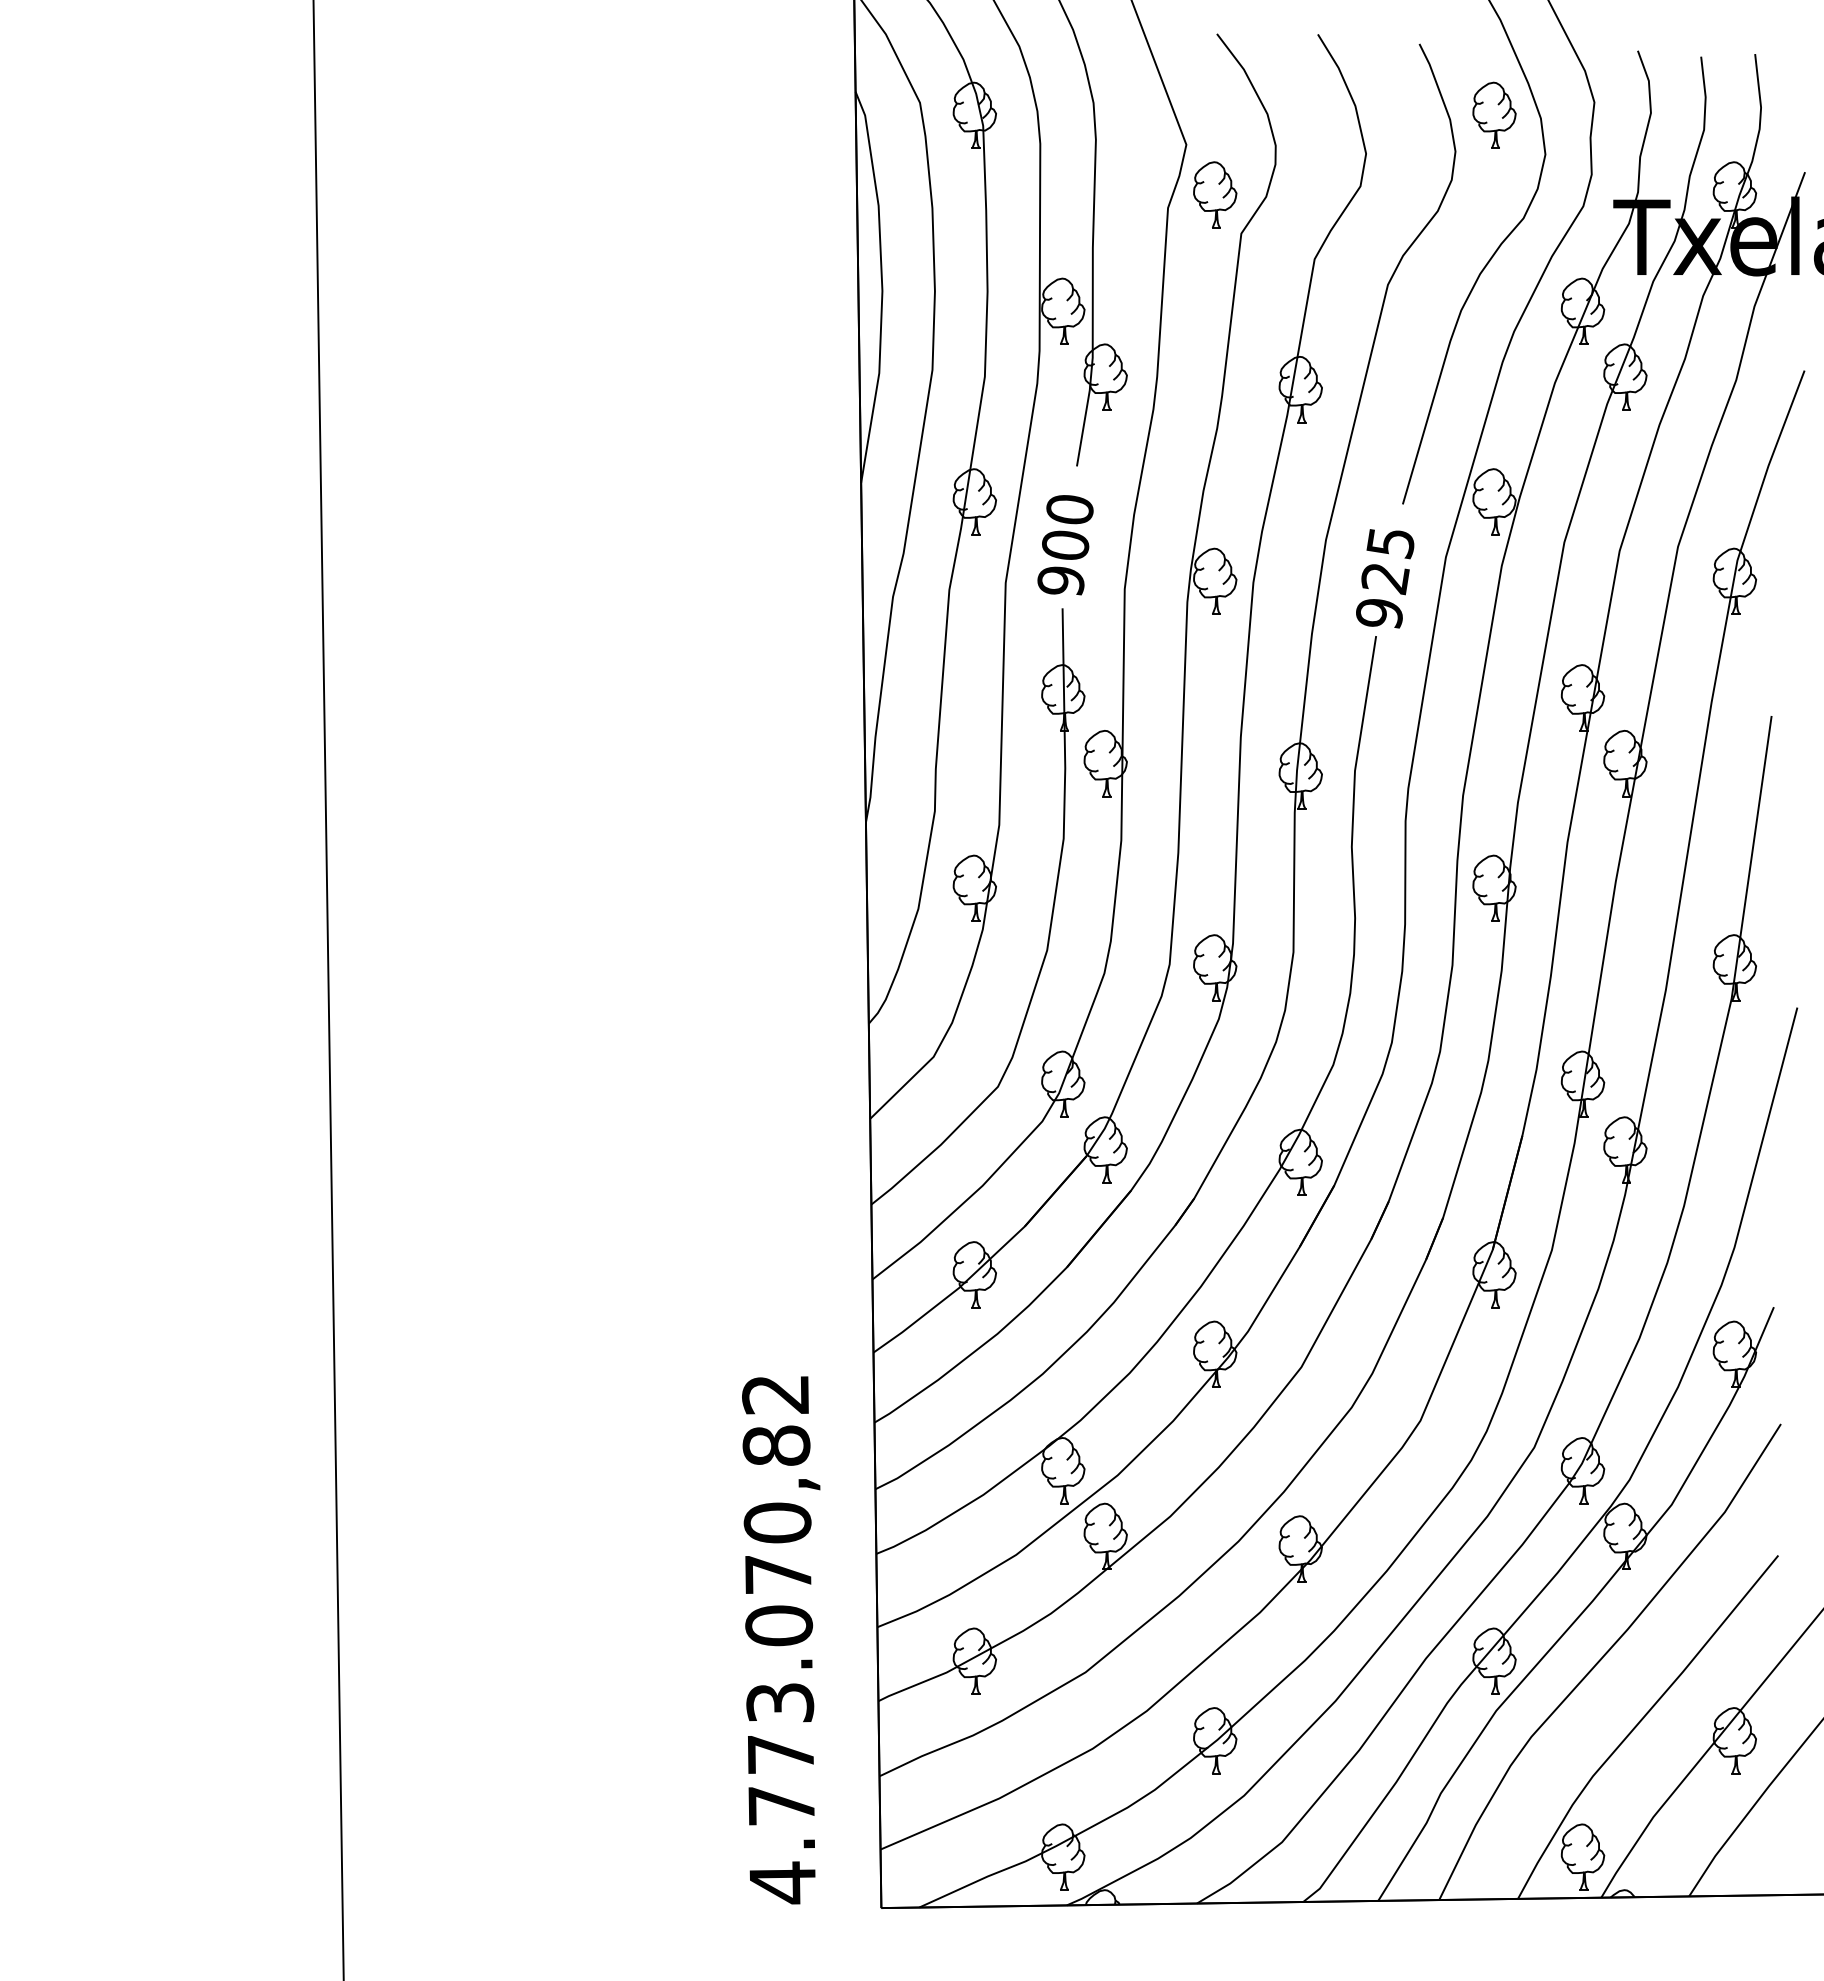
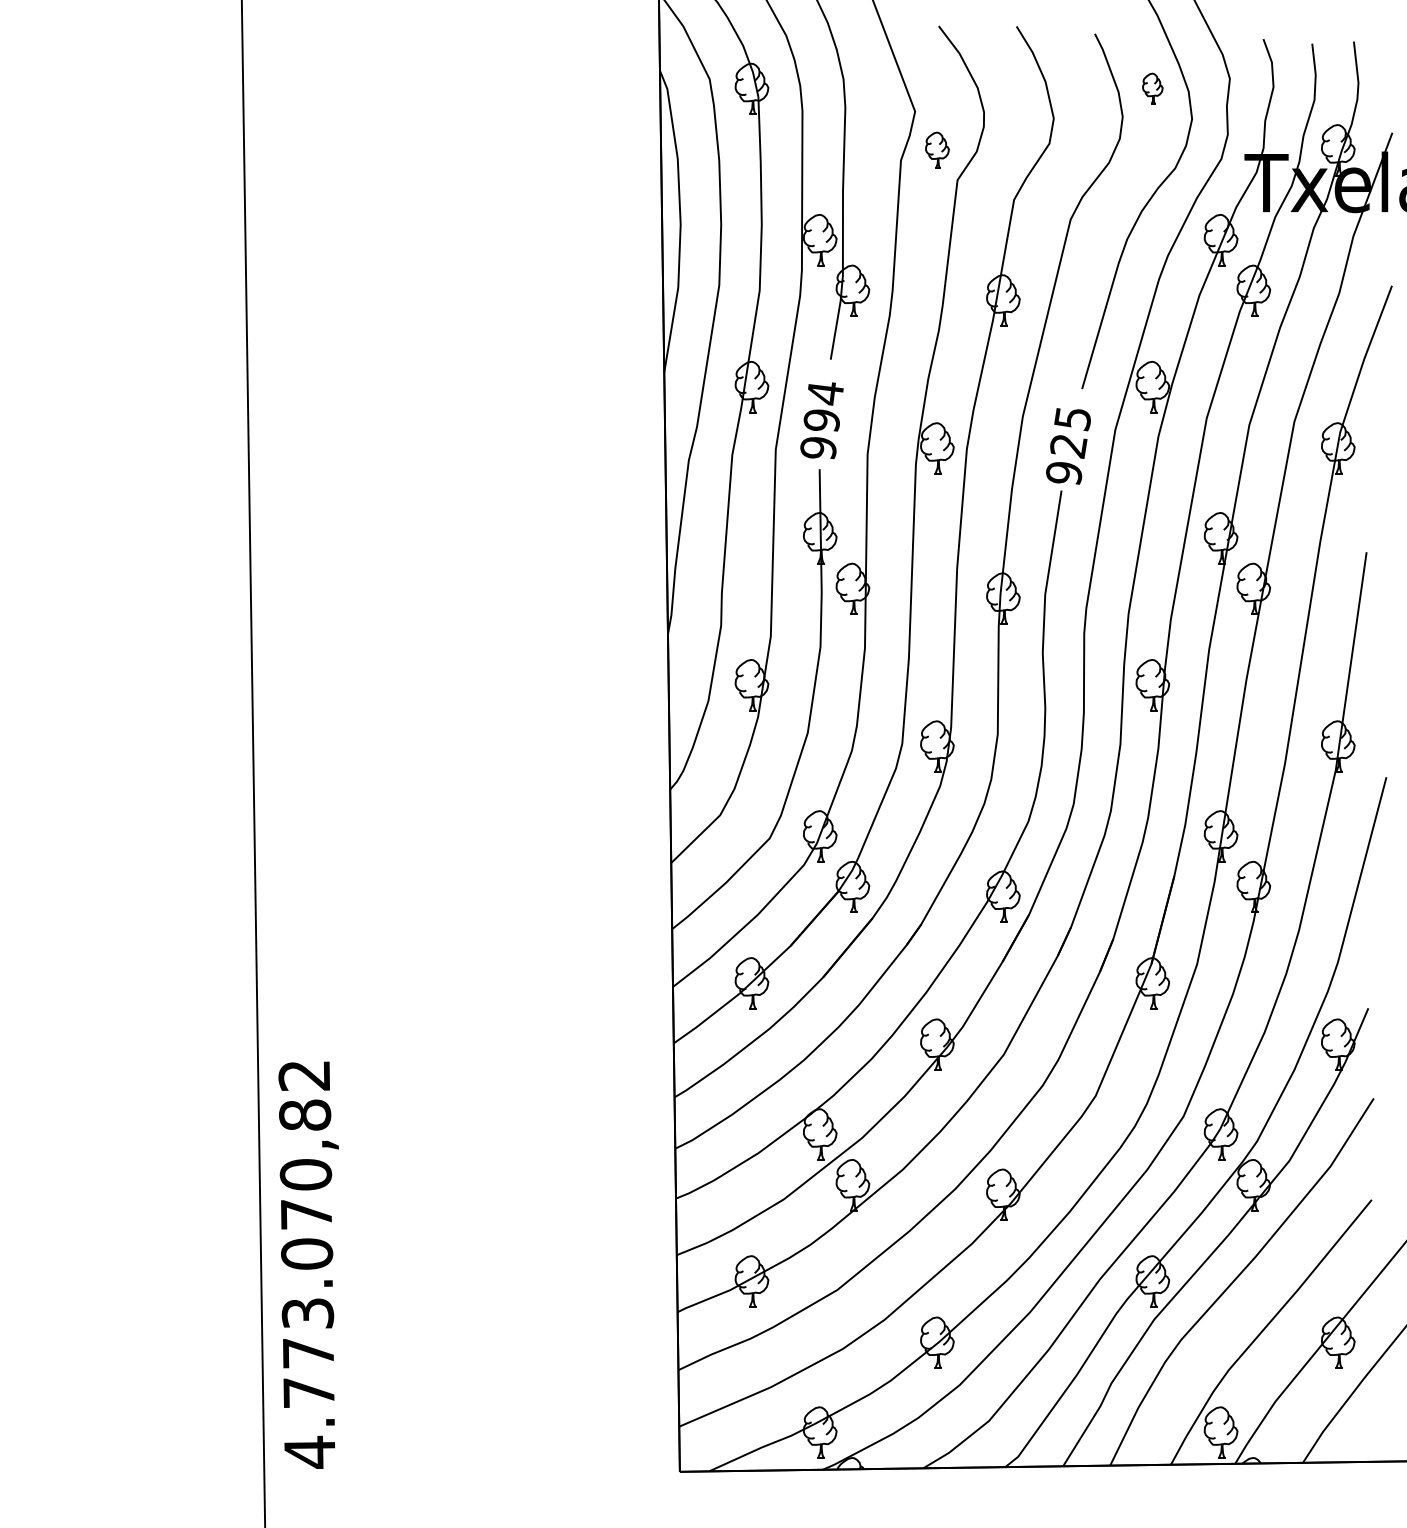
part: (1494, 114) -> (1152, 88), size x0.6
part: (1215, 194) -> (937, 149), size x0.7
text: (1067, 527) -> (823, 406), 900 -> 994
text: (781, 1640) -> (308, 1265), moved

